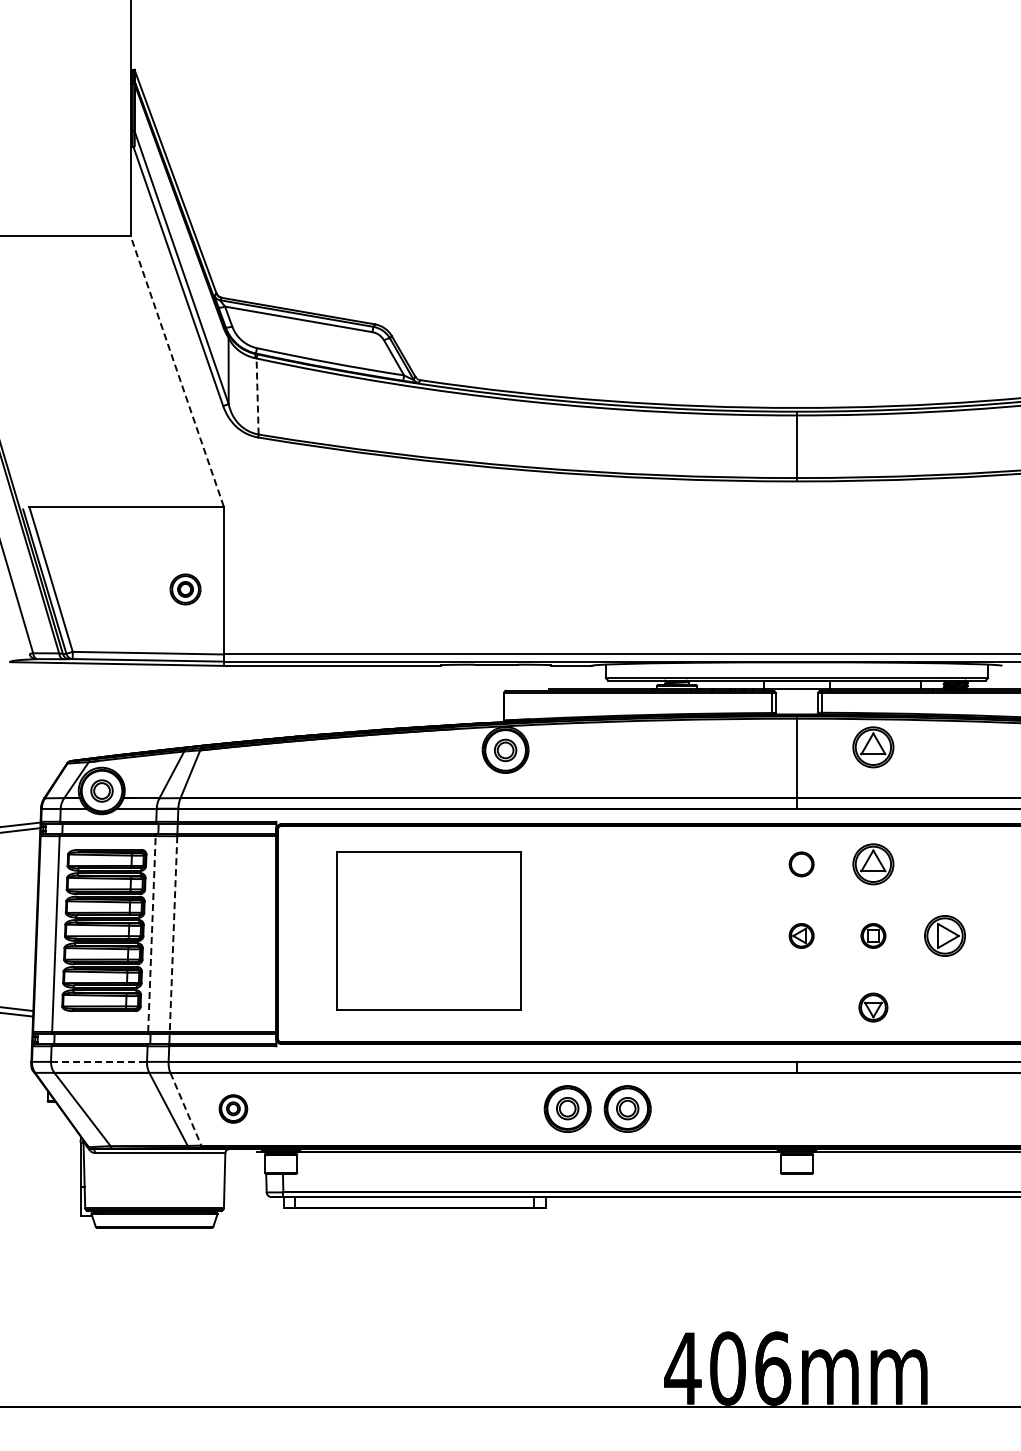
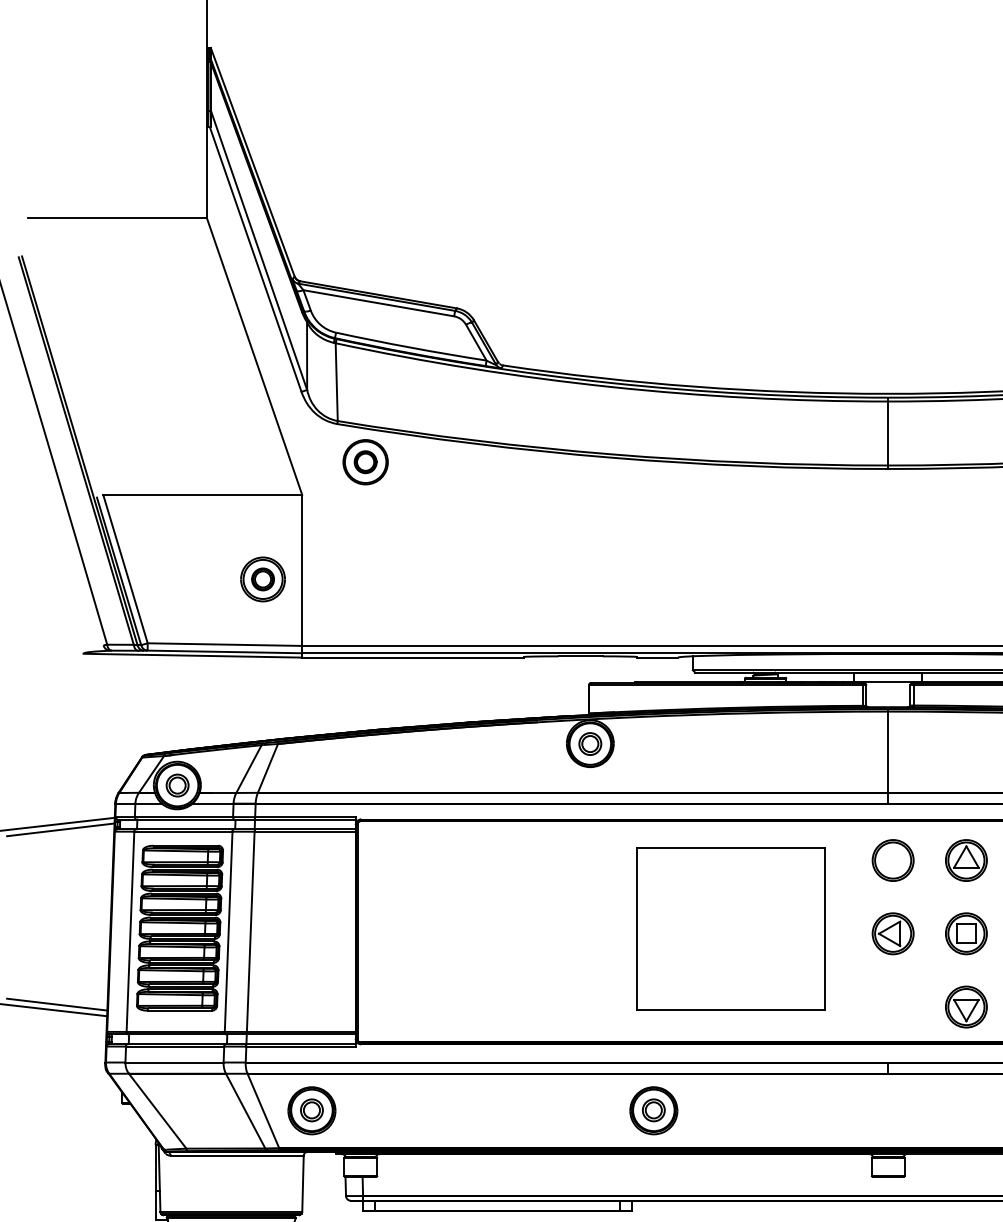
line: (177, 370) -> (254, 355), dashed -> solid
line: (257, 396) -> (336, 382), dashed -> solid
part: (285, 474) -> (365, 461), added
part: (185, 589) -> (262, 579), size x1.43
part: (873, 747) -> (966, 741), removed
part: (801, 864) -> (892, 860), size x1.67
part: (428, 930) -> (730, 928), moved
line: (151, 934) -> (228, 932), dashed -> solid
line: (173, 934) -> (250, 932), dashed -> solid
part: (801, 935) -> (892, 933), size x1.67
part: (873, 935) -> (966, 933), size x1.67
part: (873, 1007) -> (966, 1006), size x1.43
line: (99, 1061) -> (175, 1062), dashed -> solid
part: (233, 1108) -> (312, 1110), size x1.67
part: (627, 1108) -> (714, 1110), removed
line: (185, 1109) -> (262, 1111), dashed -> solid

